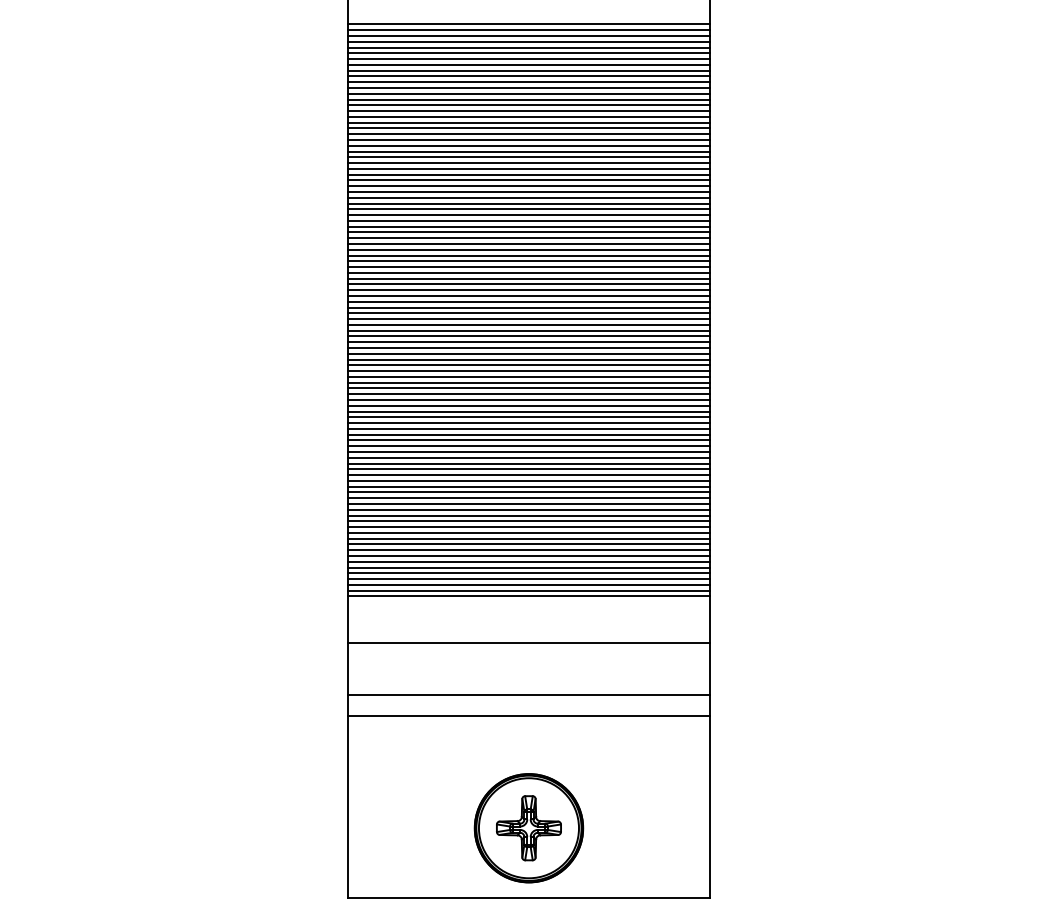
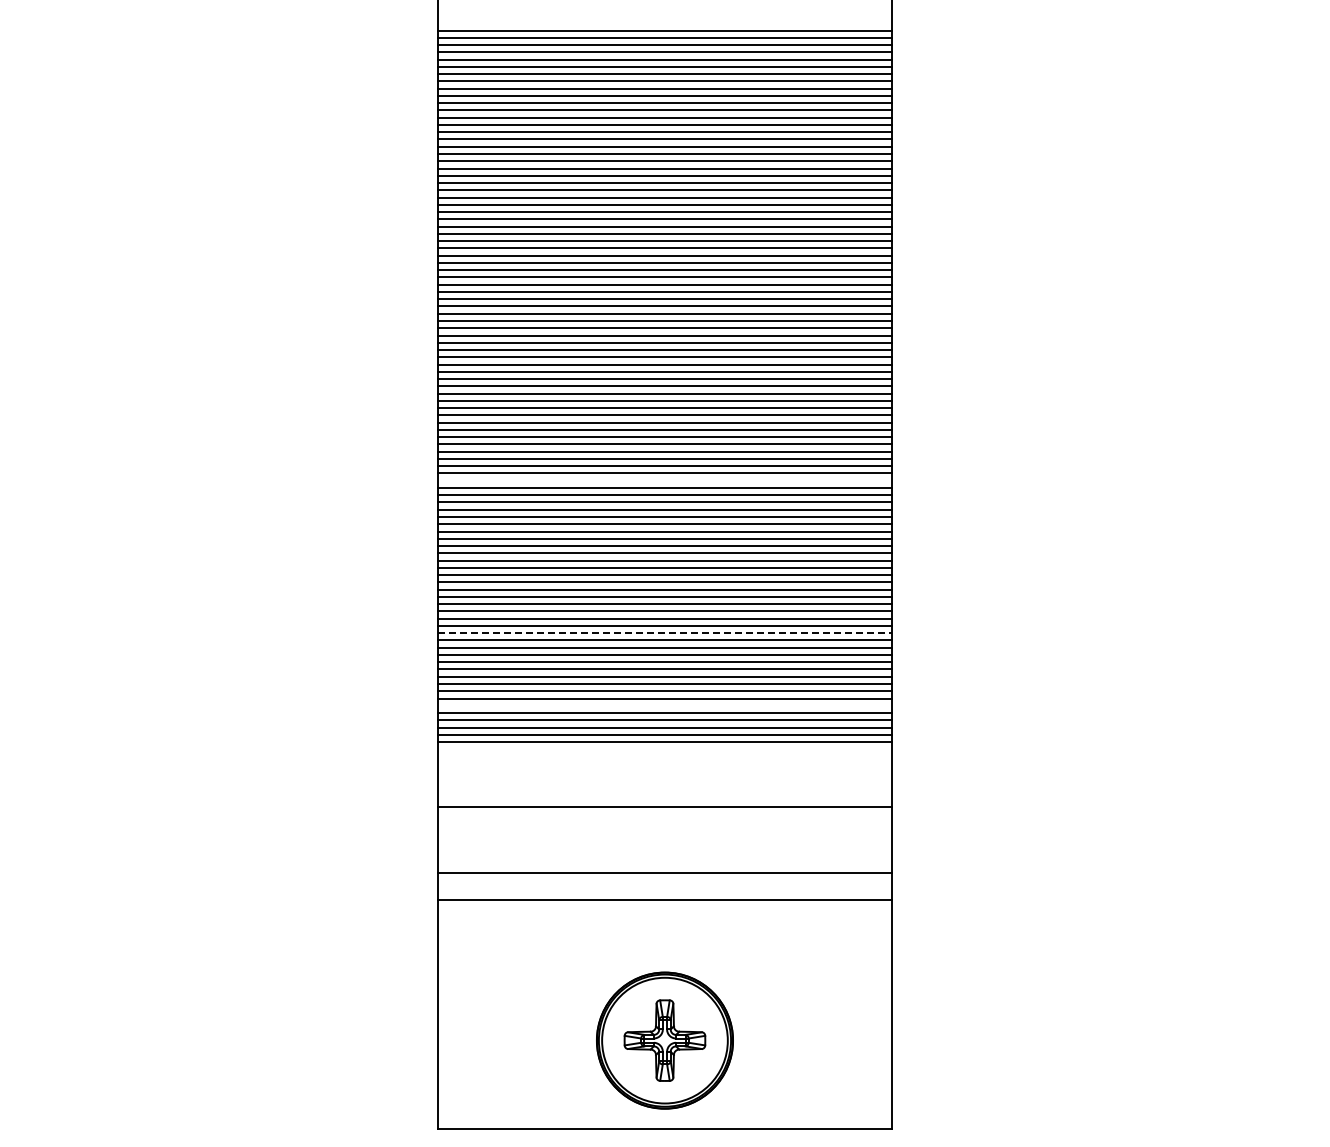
line: (528, 382) -> (664, 480), removed
line: (528, 504) -> (664, 633), solid -> dashed
line: (528, 561) -> (664, 705), removed
line: (528, 596) -> (664, 749), removed

